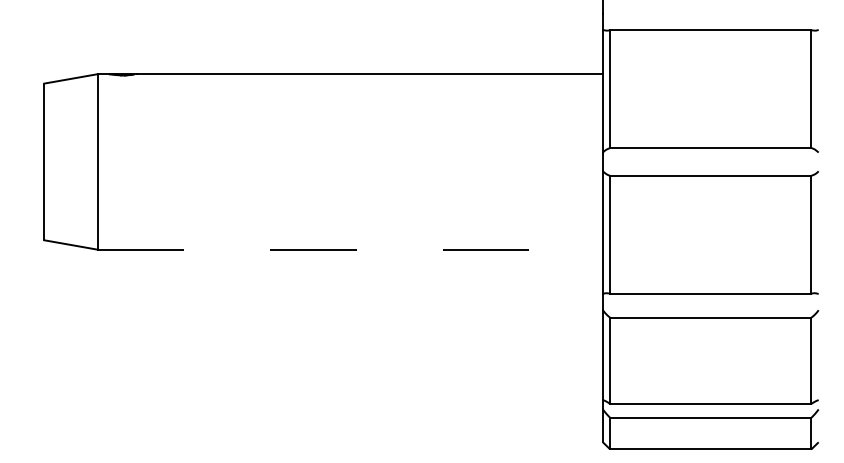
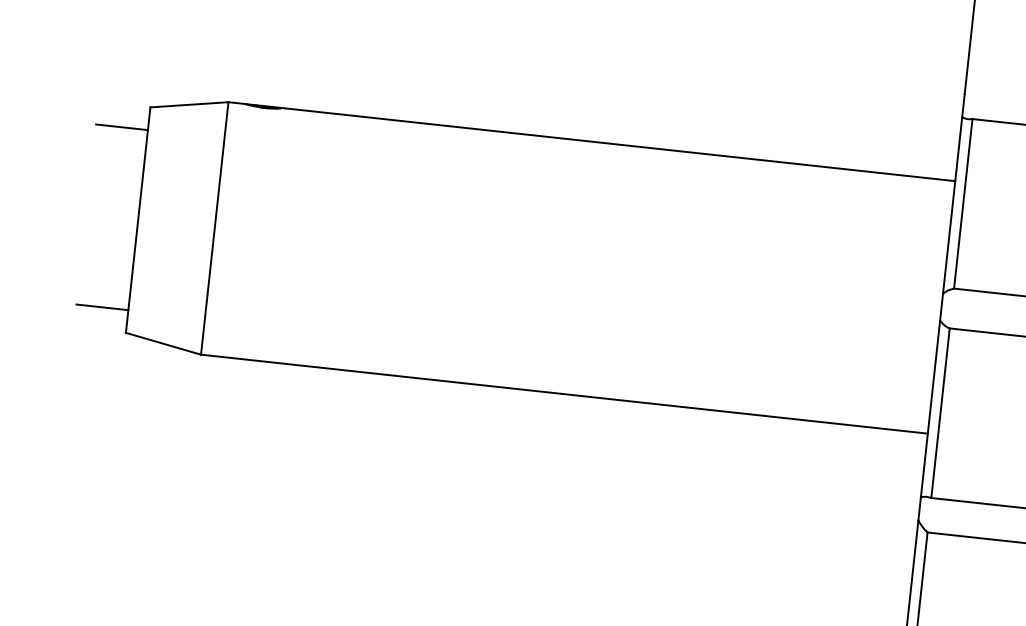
line: (26, 99) -> (122, 127), added
line: (26, 224) -> (102, 307), added
line: (350, 249) -> (564, 393), dashed -> solid

